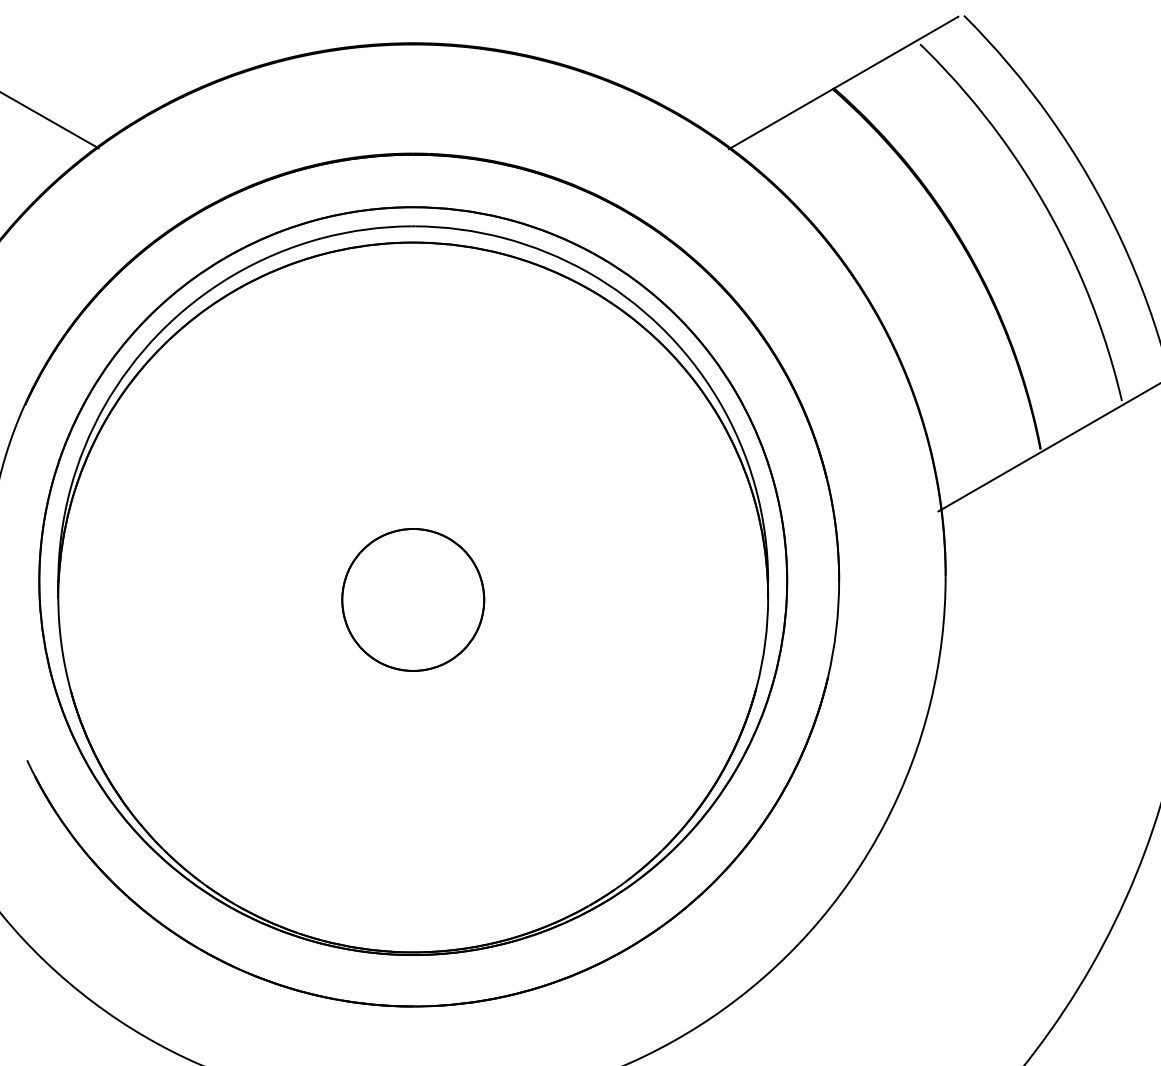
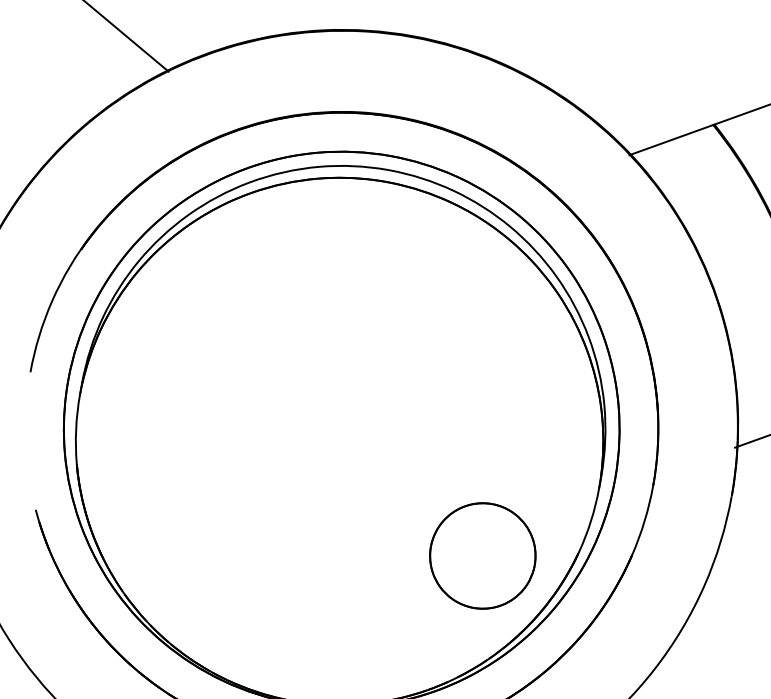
part: (413, 599) -> (483, 555), moved

